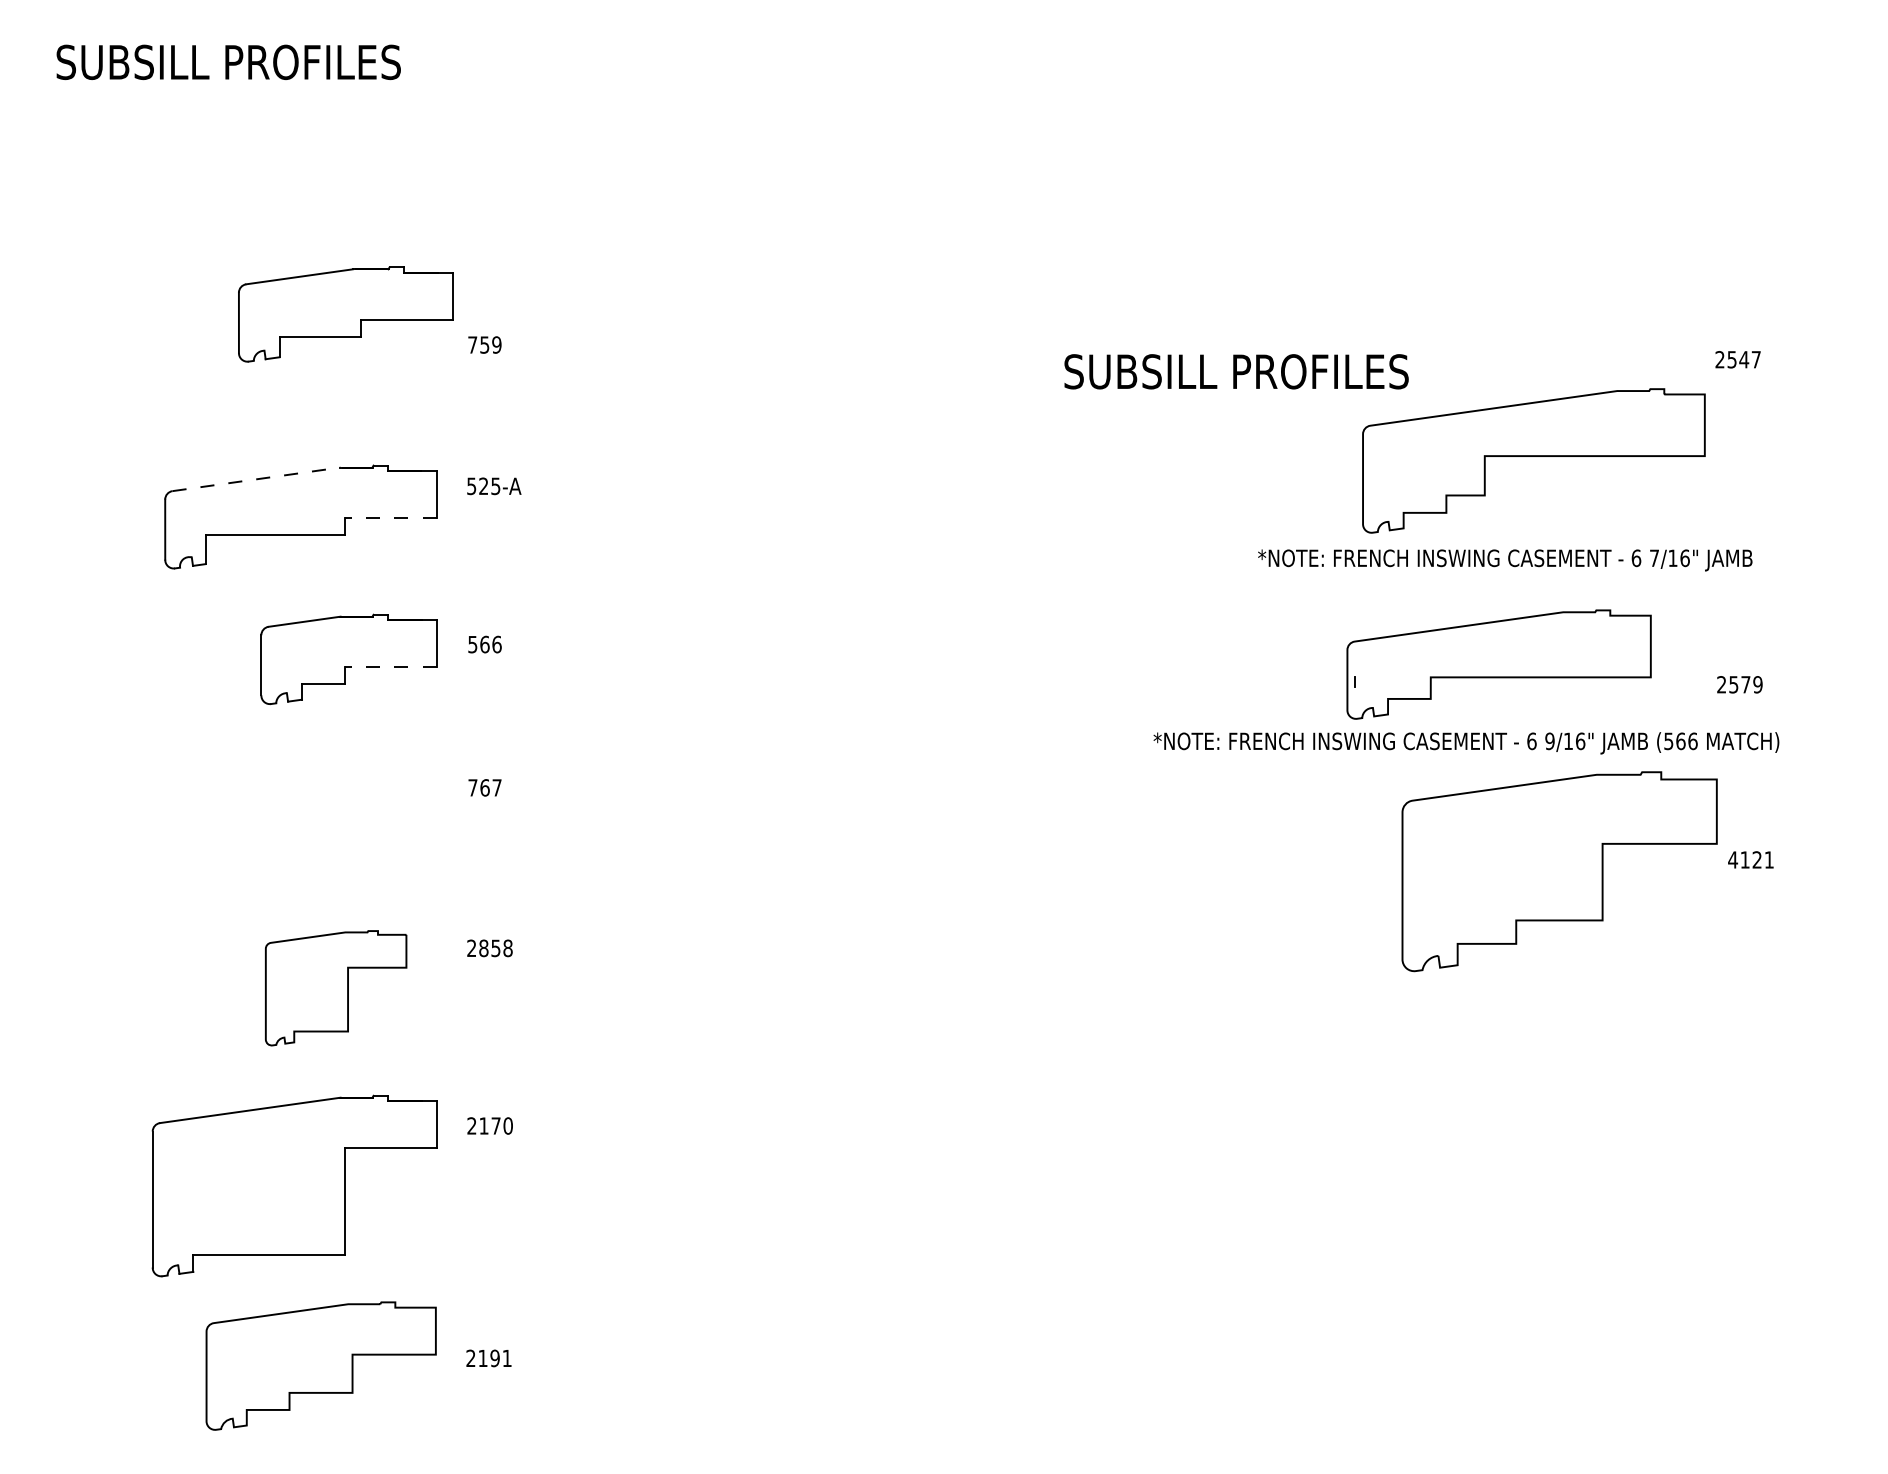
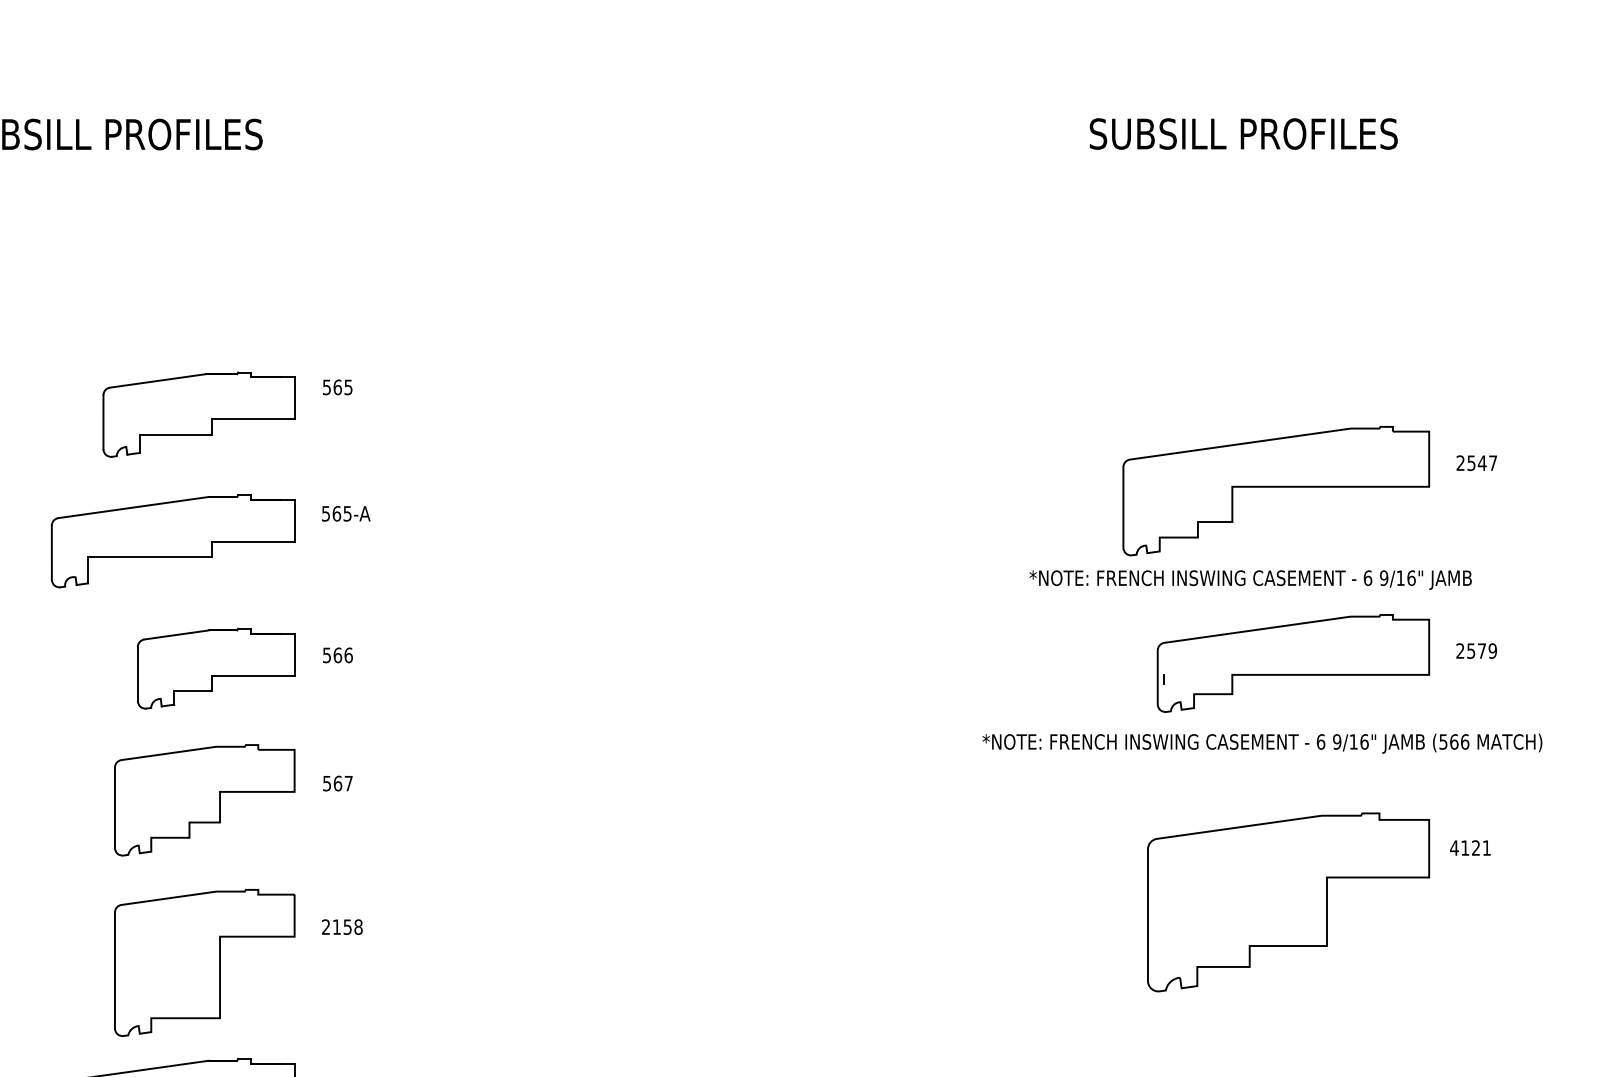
part: (345, 314) -> (198, 414), moved
text: (484, 344) -> (337, 386), 759 -> 565
text: (1737, 359) -> (1476, 462), moved
text: (1236, 371) -> (1243, 133), moved
line: (256, 479) -> (133, 507), dashed -> solid
text: (483, 486) -> (336, 513), 525-A -> 565-A
line: (390, 517) -> (253, 541), dashed -> solid
text: (1654, 558) -> (1384, 578), 7/16" -> 9/16"
part: (1498, 664) -> (1292, 663), moved
line: (390, 667) -> (253, 675), dashed -> solid
text: (1739, 684) -> (1476, 650), moved
text: (1466, 743) -> (1262, 743), moved
text: (472, 787) -> (326, 783), 767 -> 567
part: (335, 806) -> (204, 800), added
part: (1559, 871) -> (1288, 902), moved
text: (483, 948) -> (336, 927), 2858 -> 2158
part: (335, 987) -> (204, 962), size x1.43

